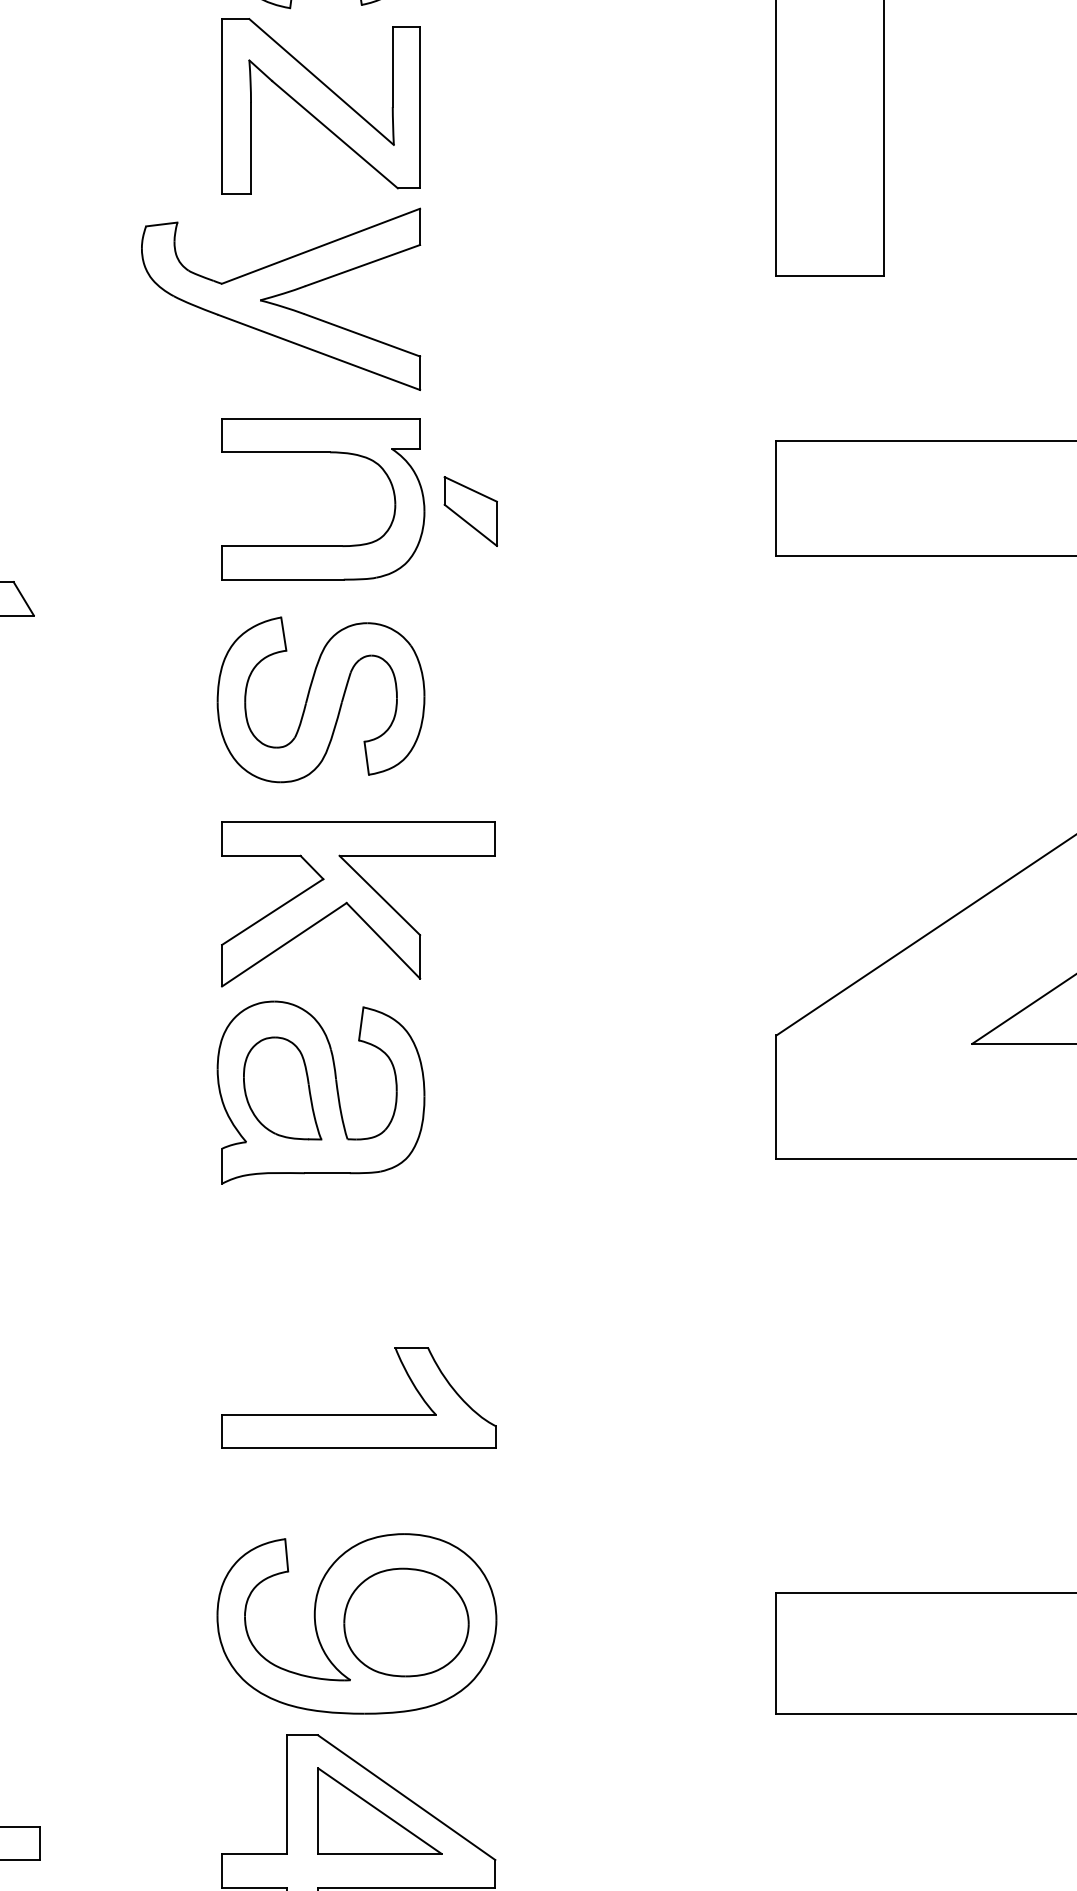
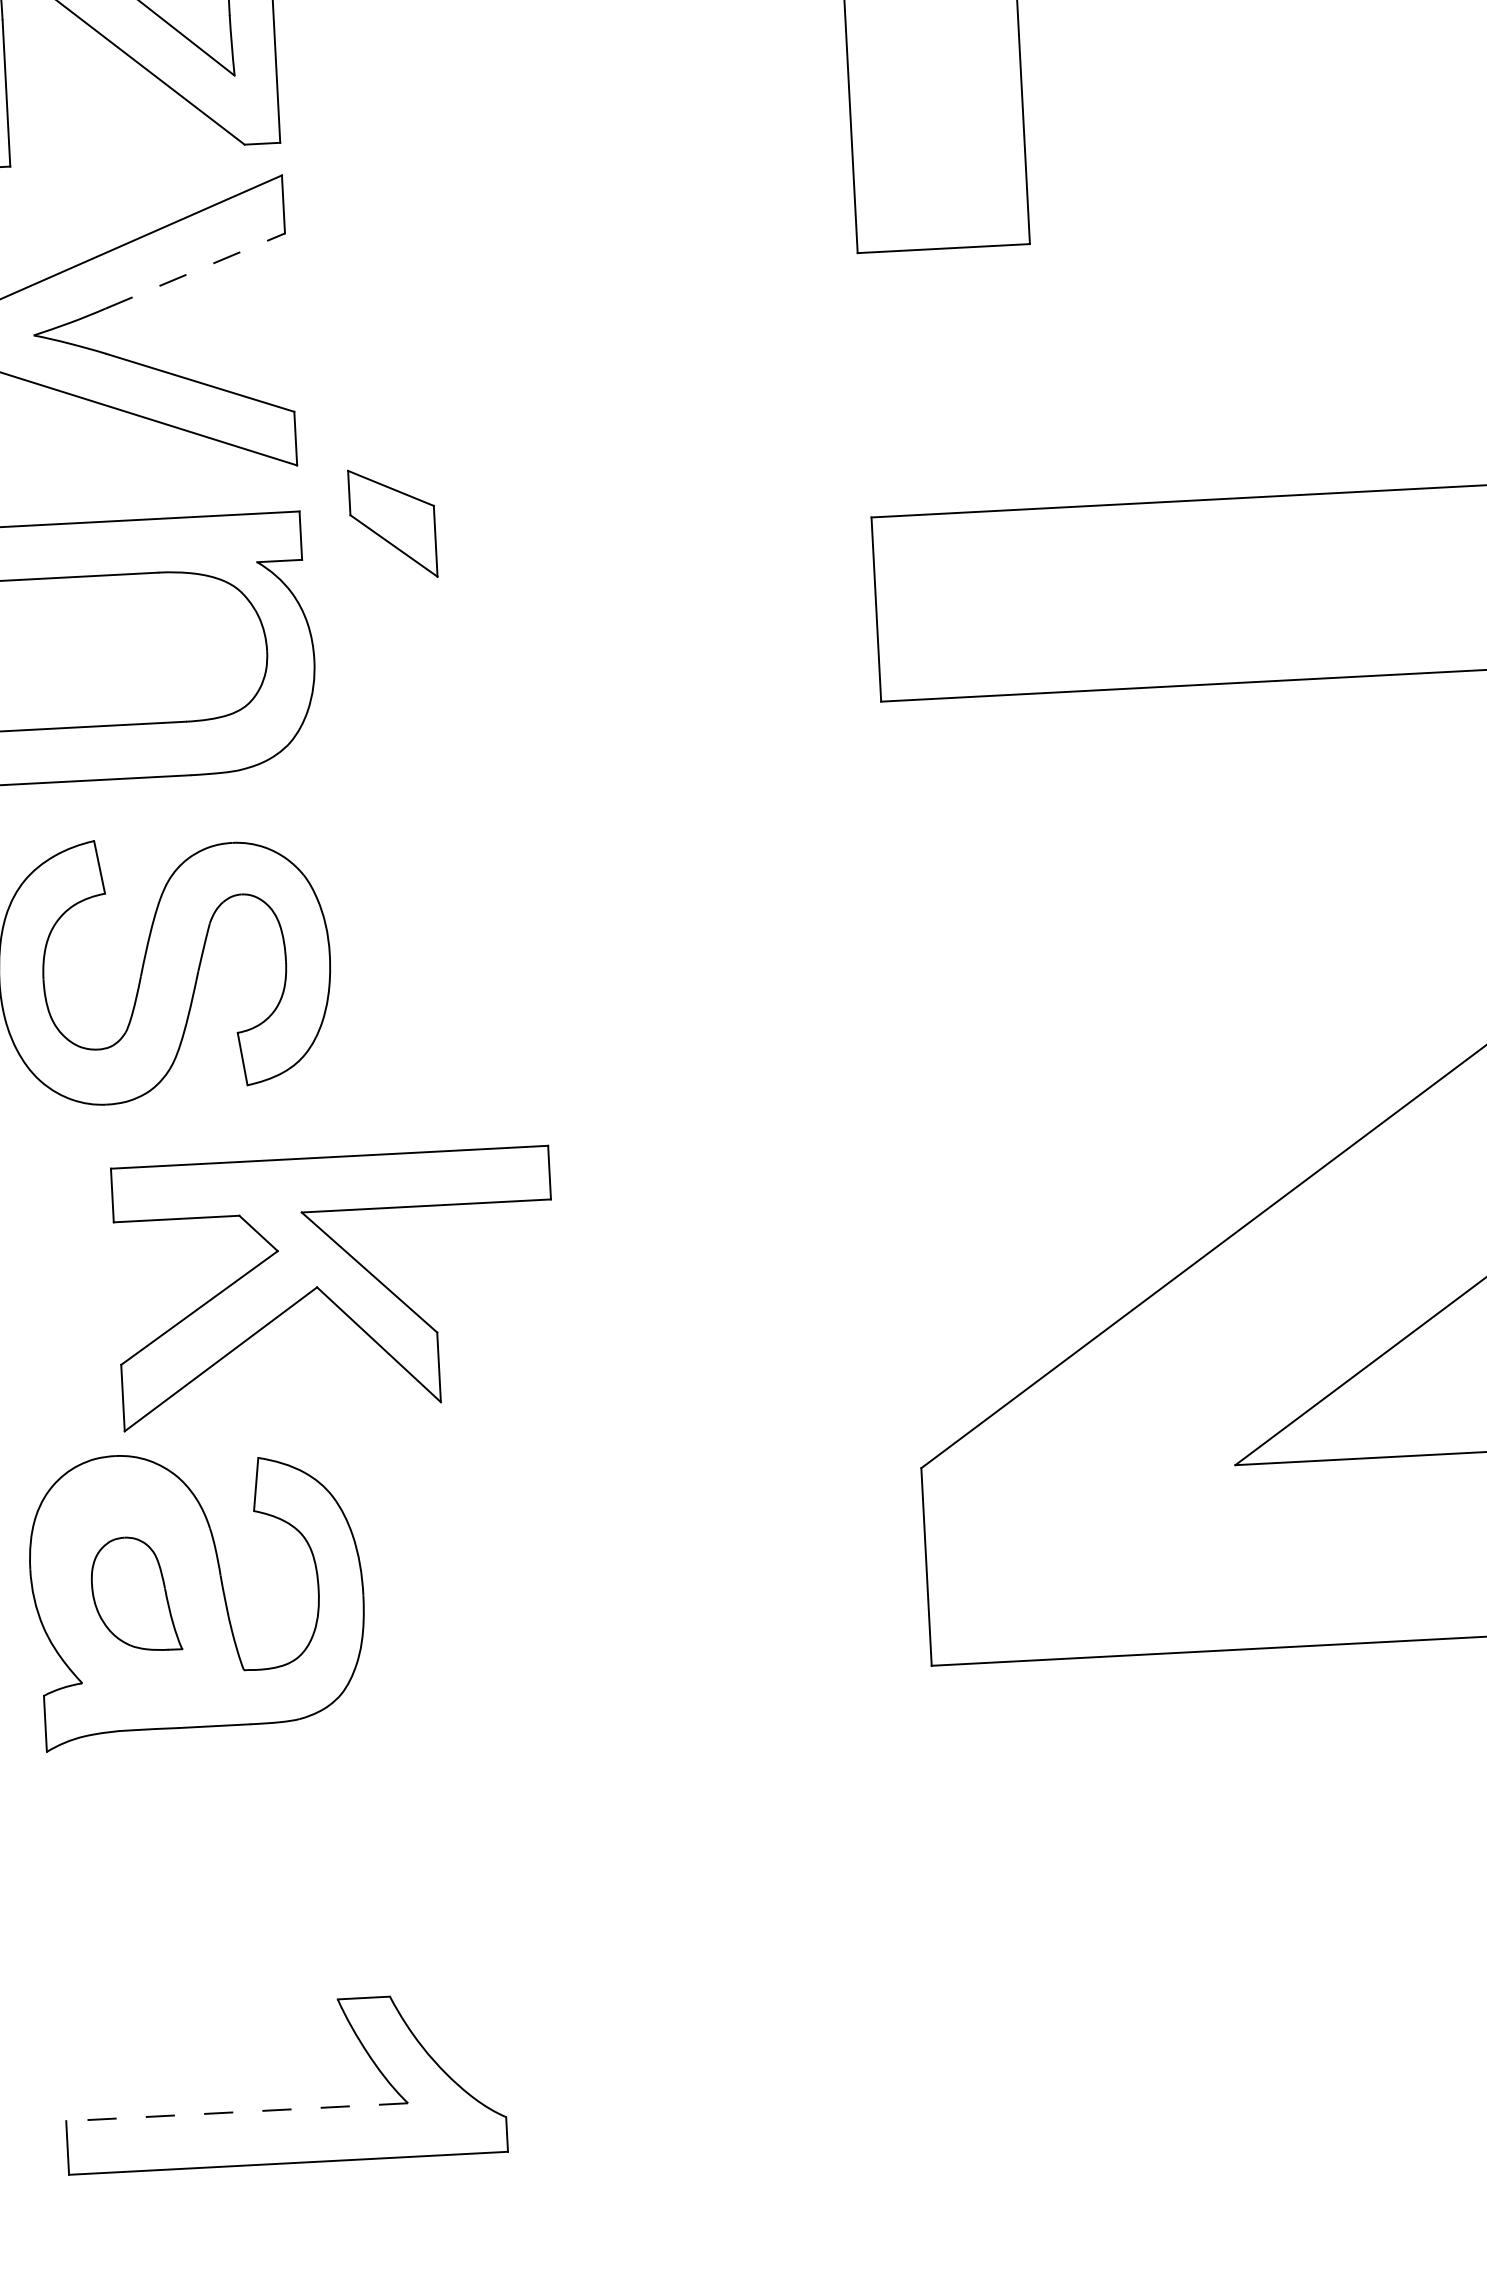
line: (362, 265) -> (194, 271), solid -> dashed
part: (470, 511) -> (392, 523), moved
part: (358, 904) -> (336, 1288), moved
part: (282, 1088) -> (135, 1594), size x0.7
line: (328, 1414) -> (236, 2112), solid -> dashed

